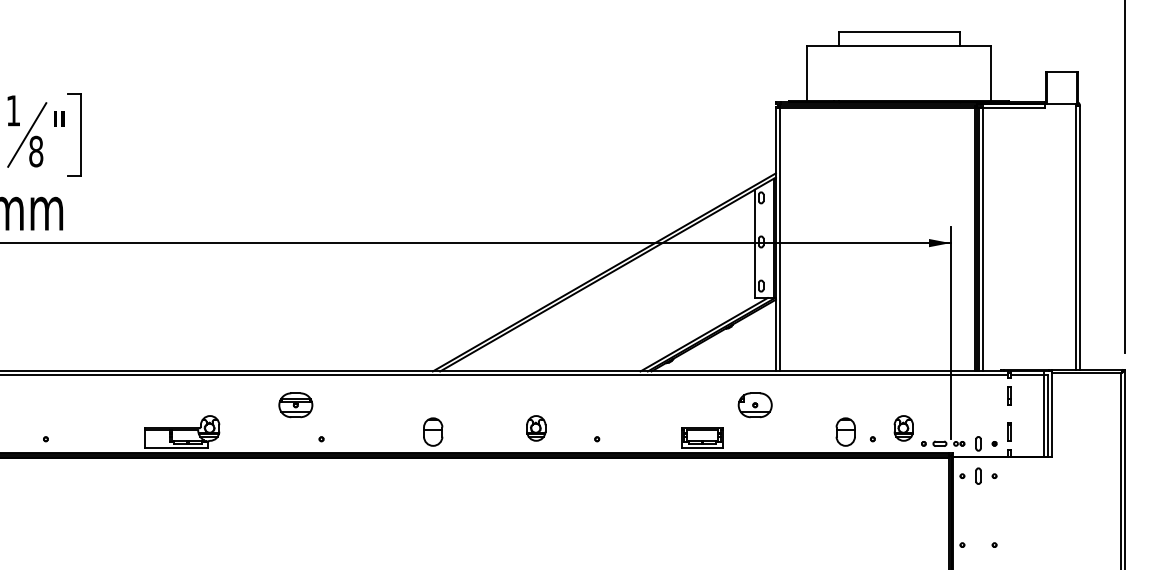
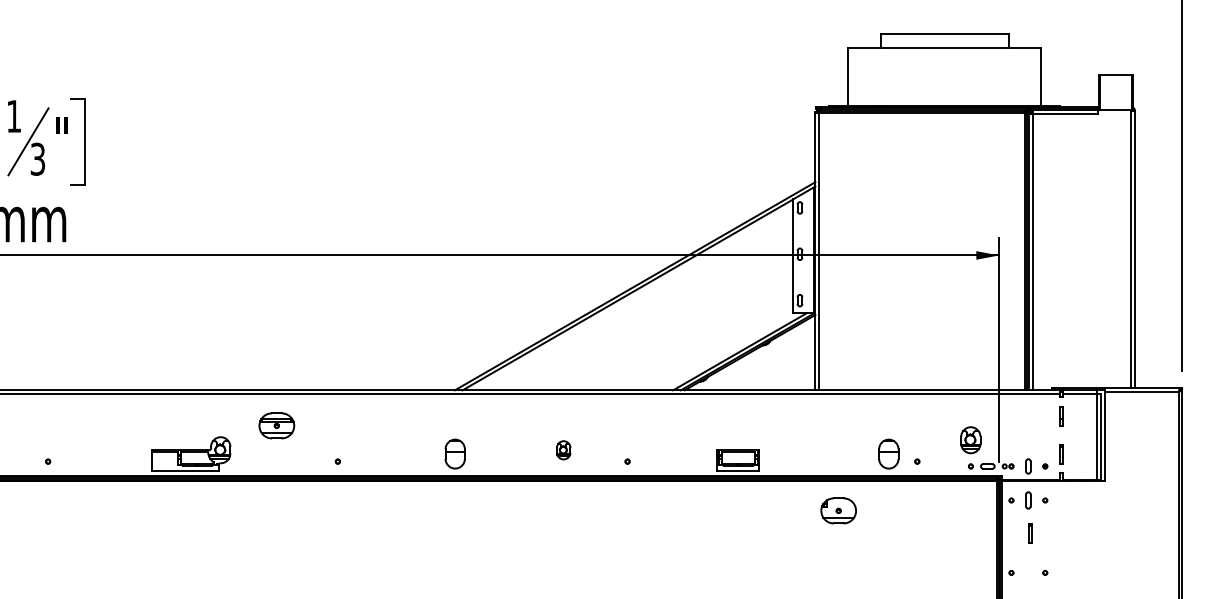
text: (35, 150) -> (37, 158), 8 -> 3
part: (295, 404) -> (276, 425), moved
part: (755, 404) -> (838, 510), moved
part: (536, 428) -> (563, 450), size x0.7
part: (903, 428) -> (970, 440), moved
line: (979, 507) -> (1029, 533), added

